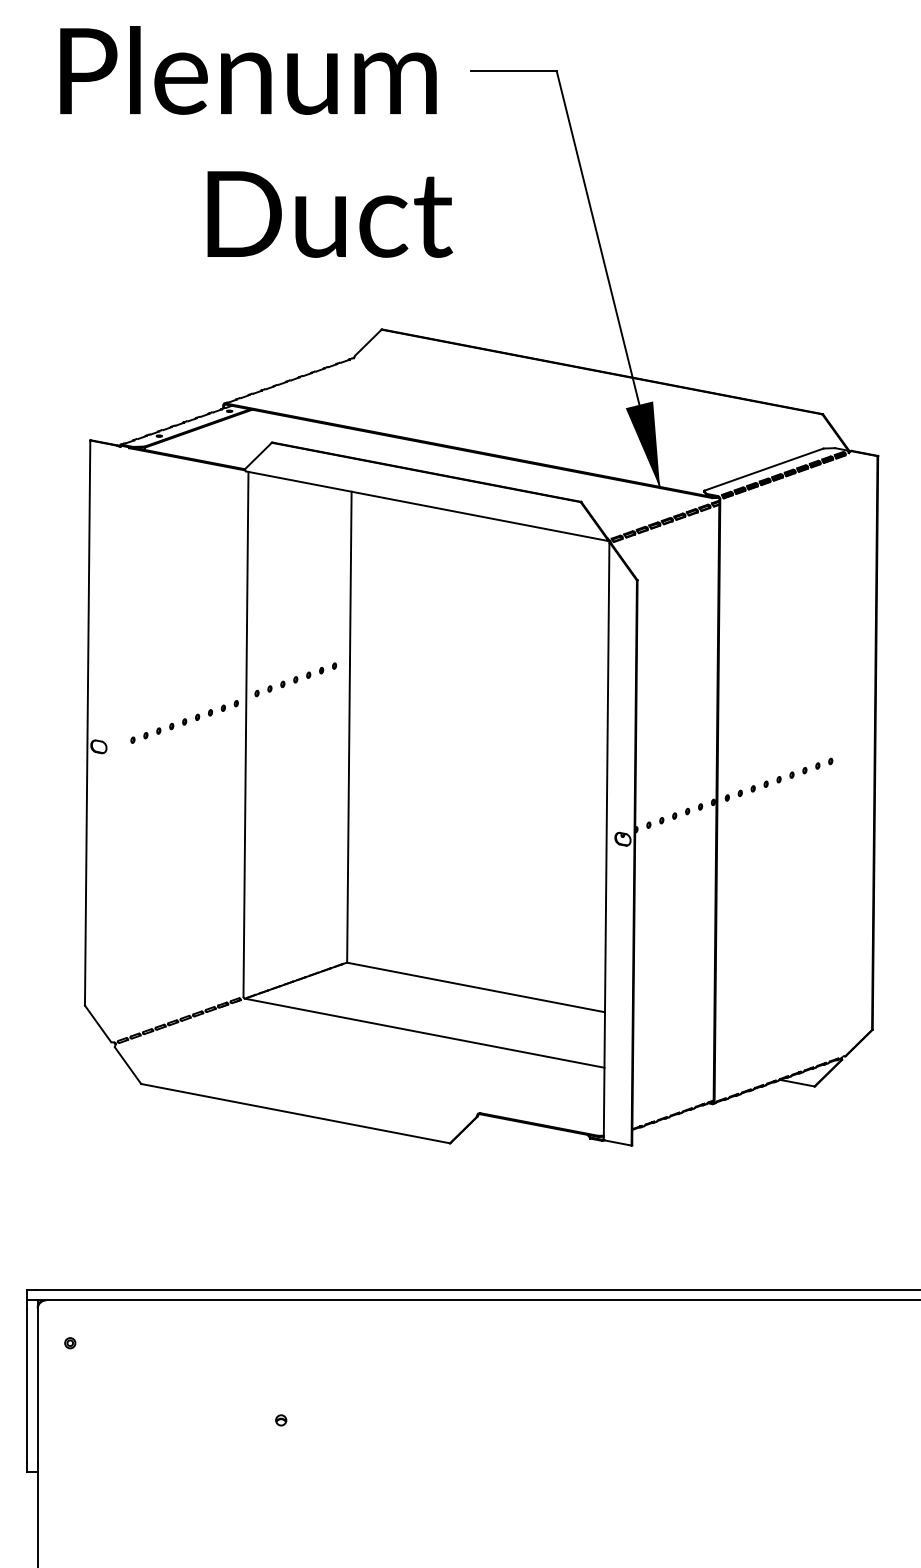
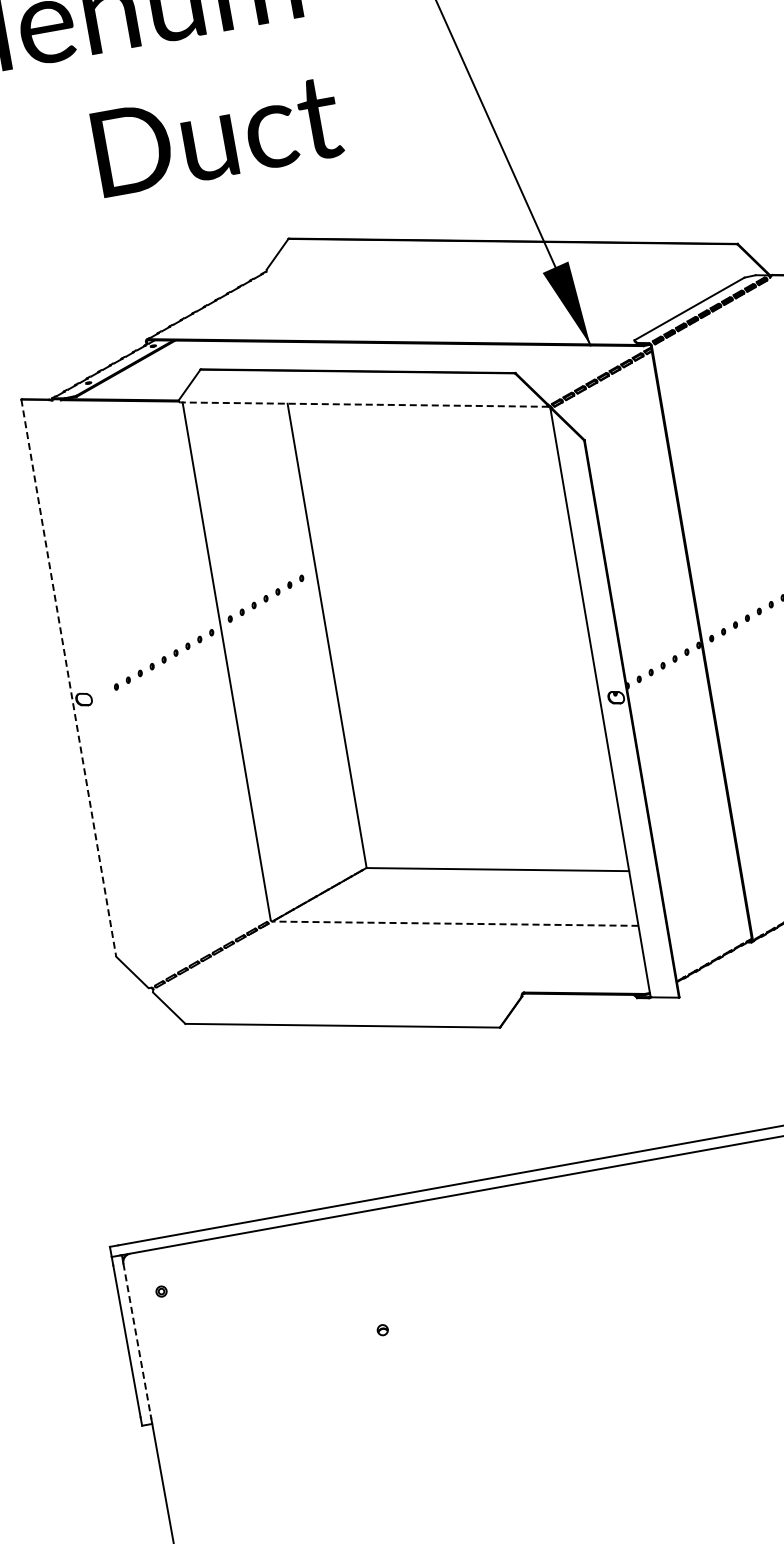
line: (426, 506) -> (363, 405), solid -> dashed
line: (87, 723) -> (68, 678), solid -> dashed
line: (424, 1033) -> (455, 924), solid -> dashed
line: (37, 1386) -> (136, 1339), solid -> dashed

